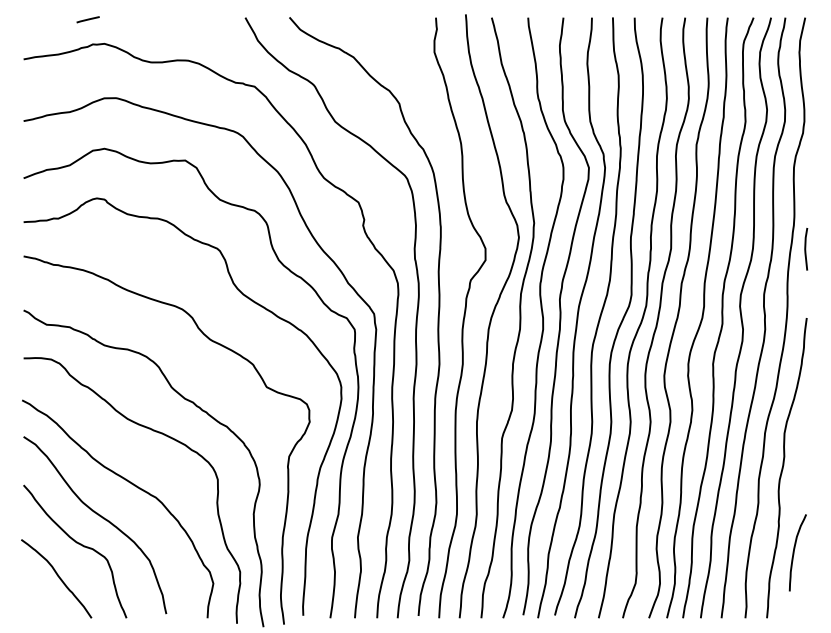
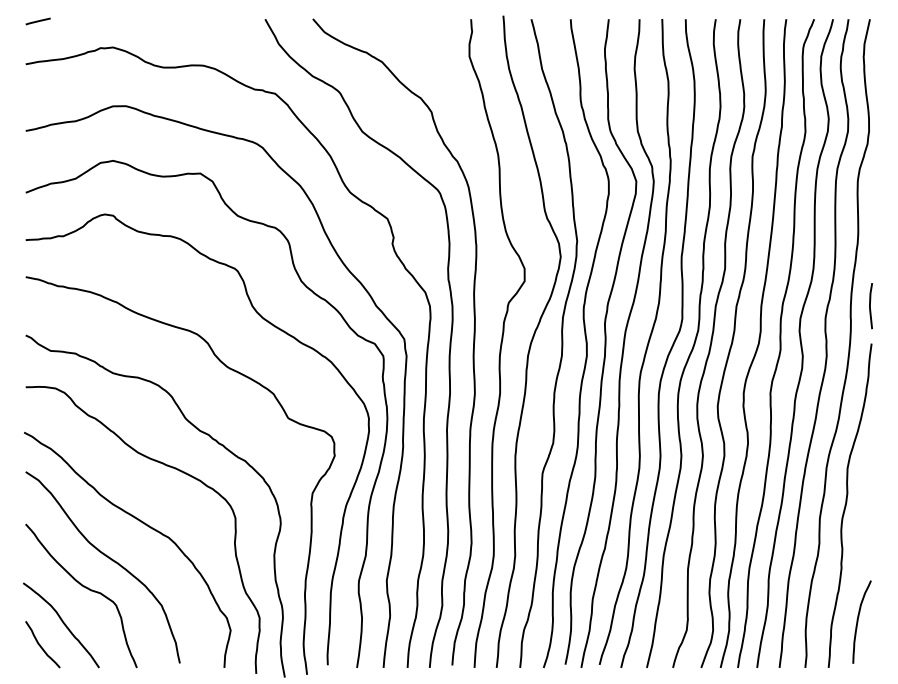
line: (87, 19) -> (37, 21), moved
line: (806, 249) -> (871, 306), moved
curve: (794, 552) -> (858, 621), moved
curve: (37, 596) -> (40, 644), added

